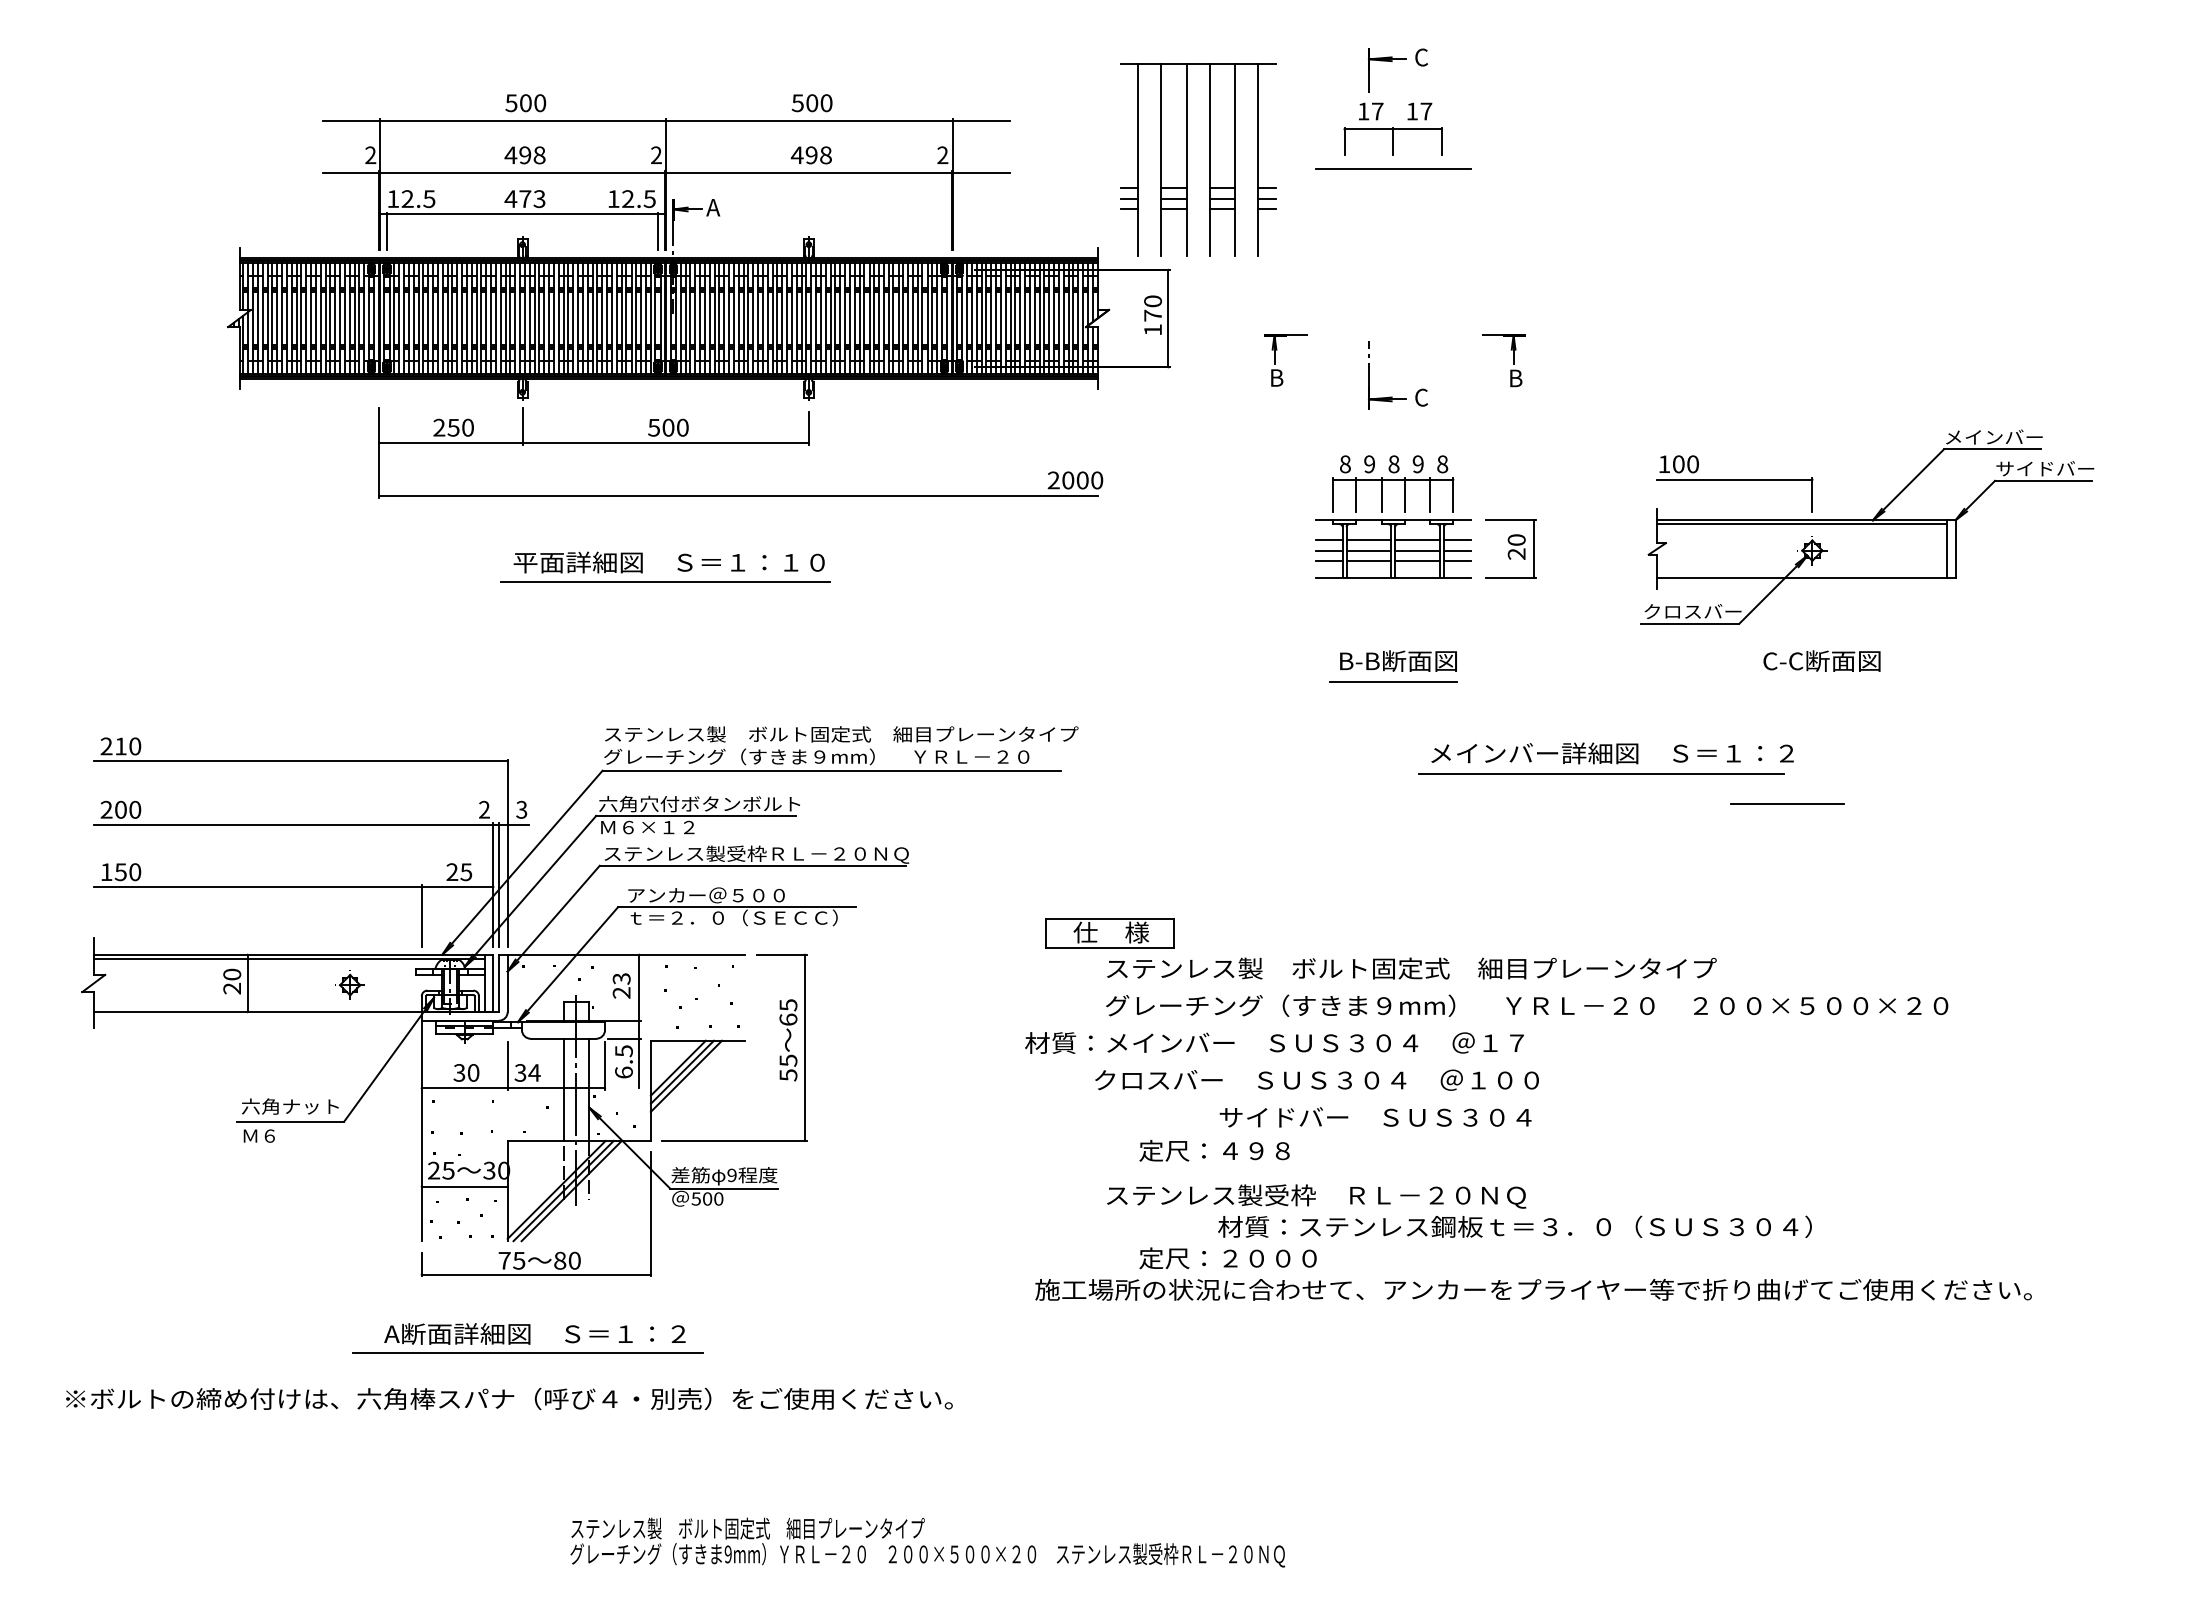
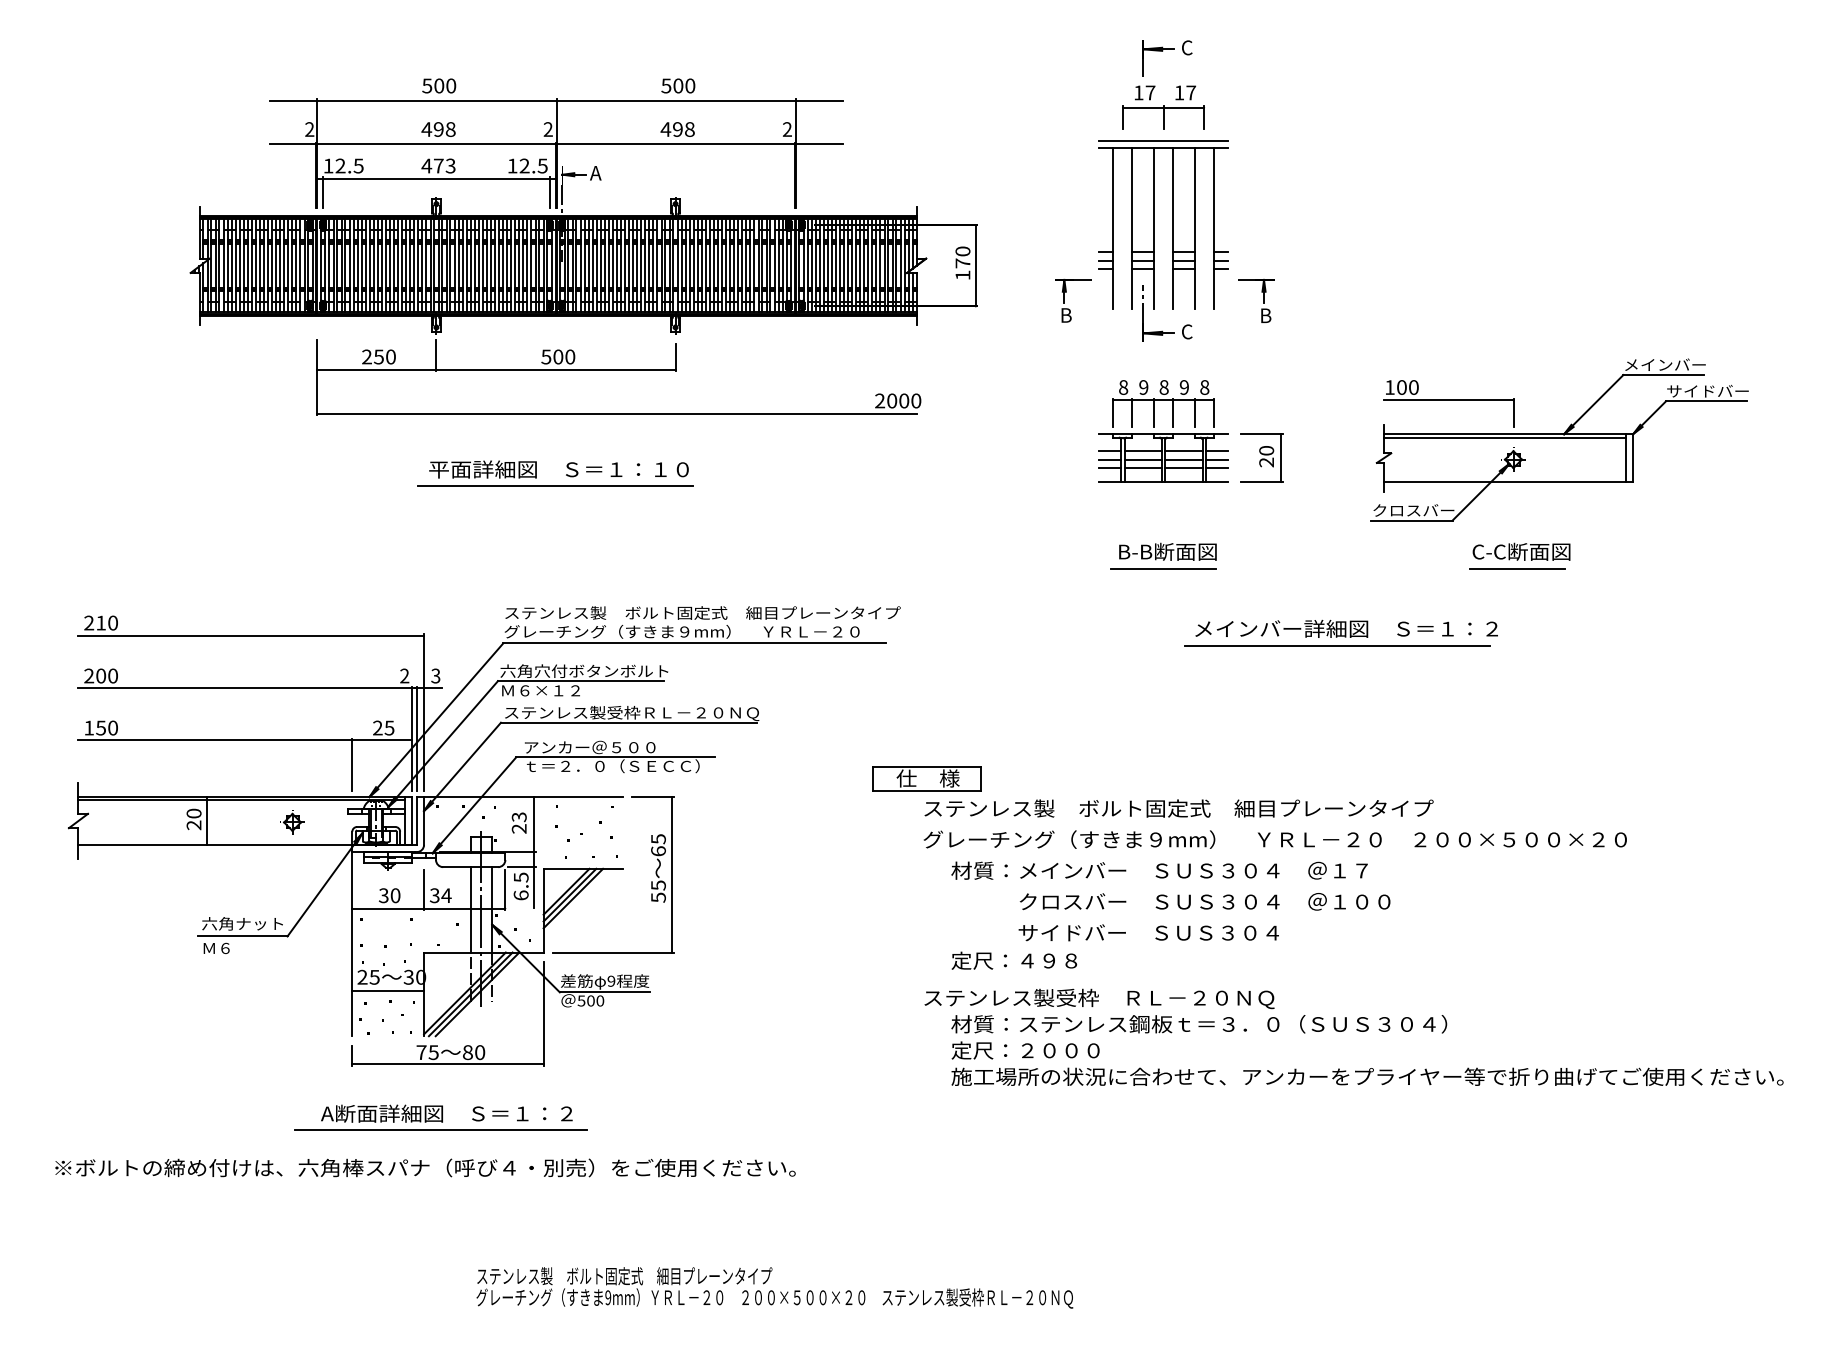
part: (1187, 159) -> (1154, 228), moved
line: (1787, 803) -> (1517, 568), moved
text: (1274, 1042) -> (1159, 870), moved
text: (1316, 1079) -> (1204, 901), moved
text: (1514, 1226) -> (1198, 1023), moved
text: (1533, 1289) -> (1367, 1076), moved

